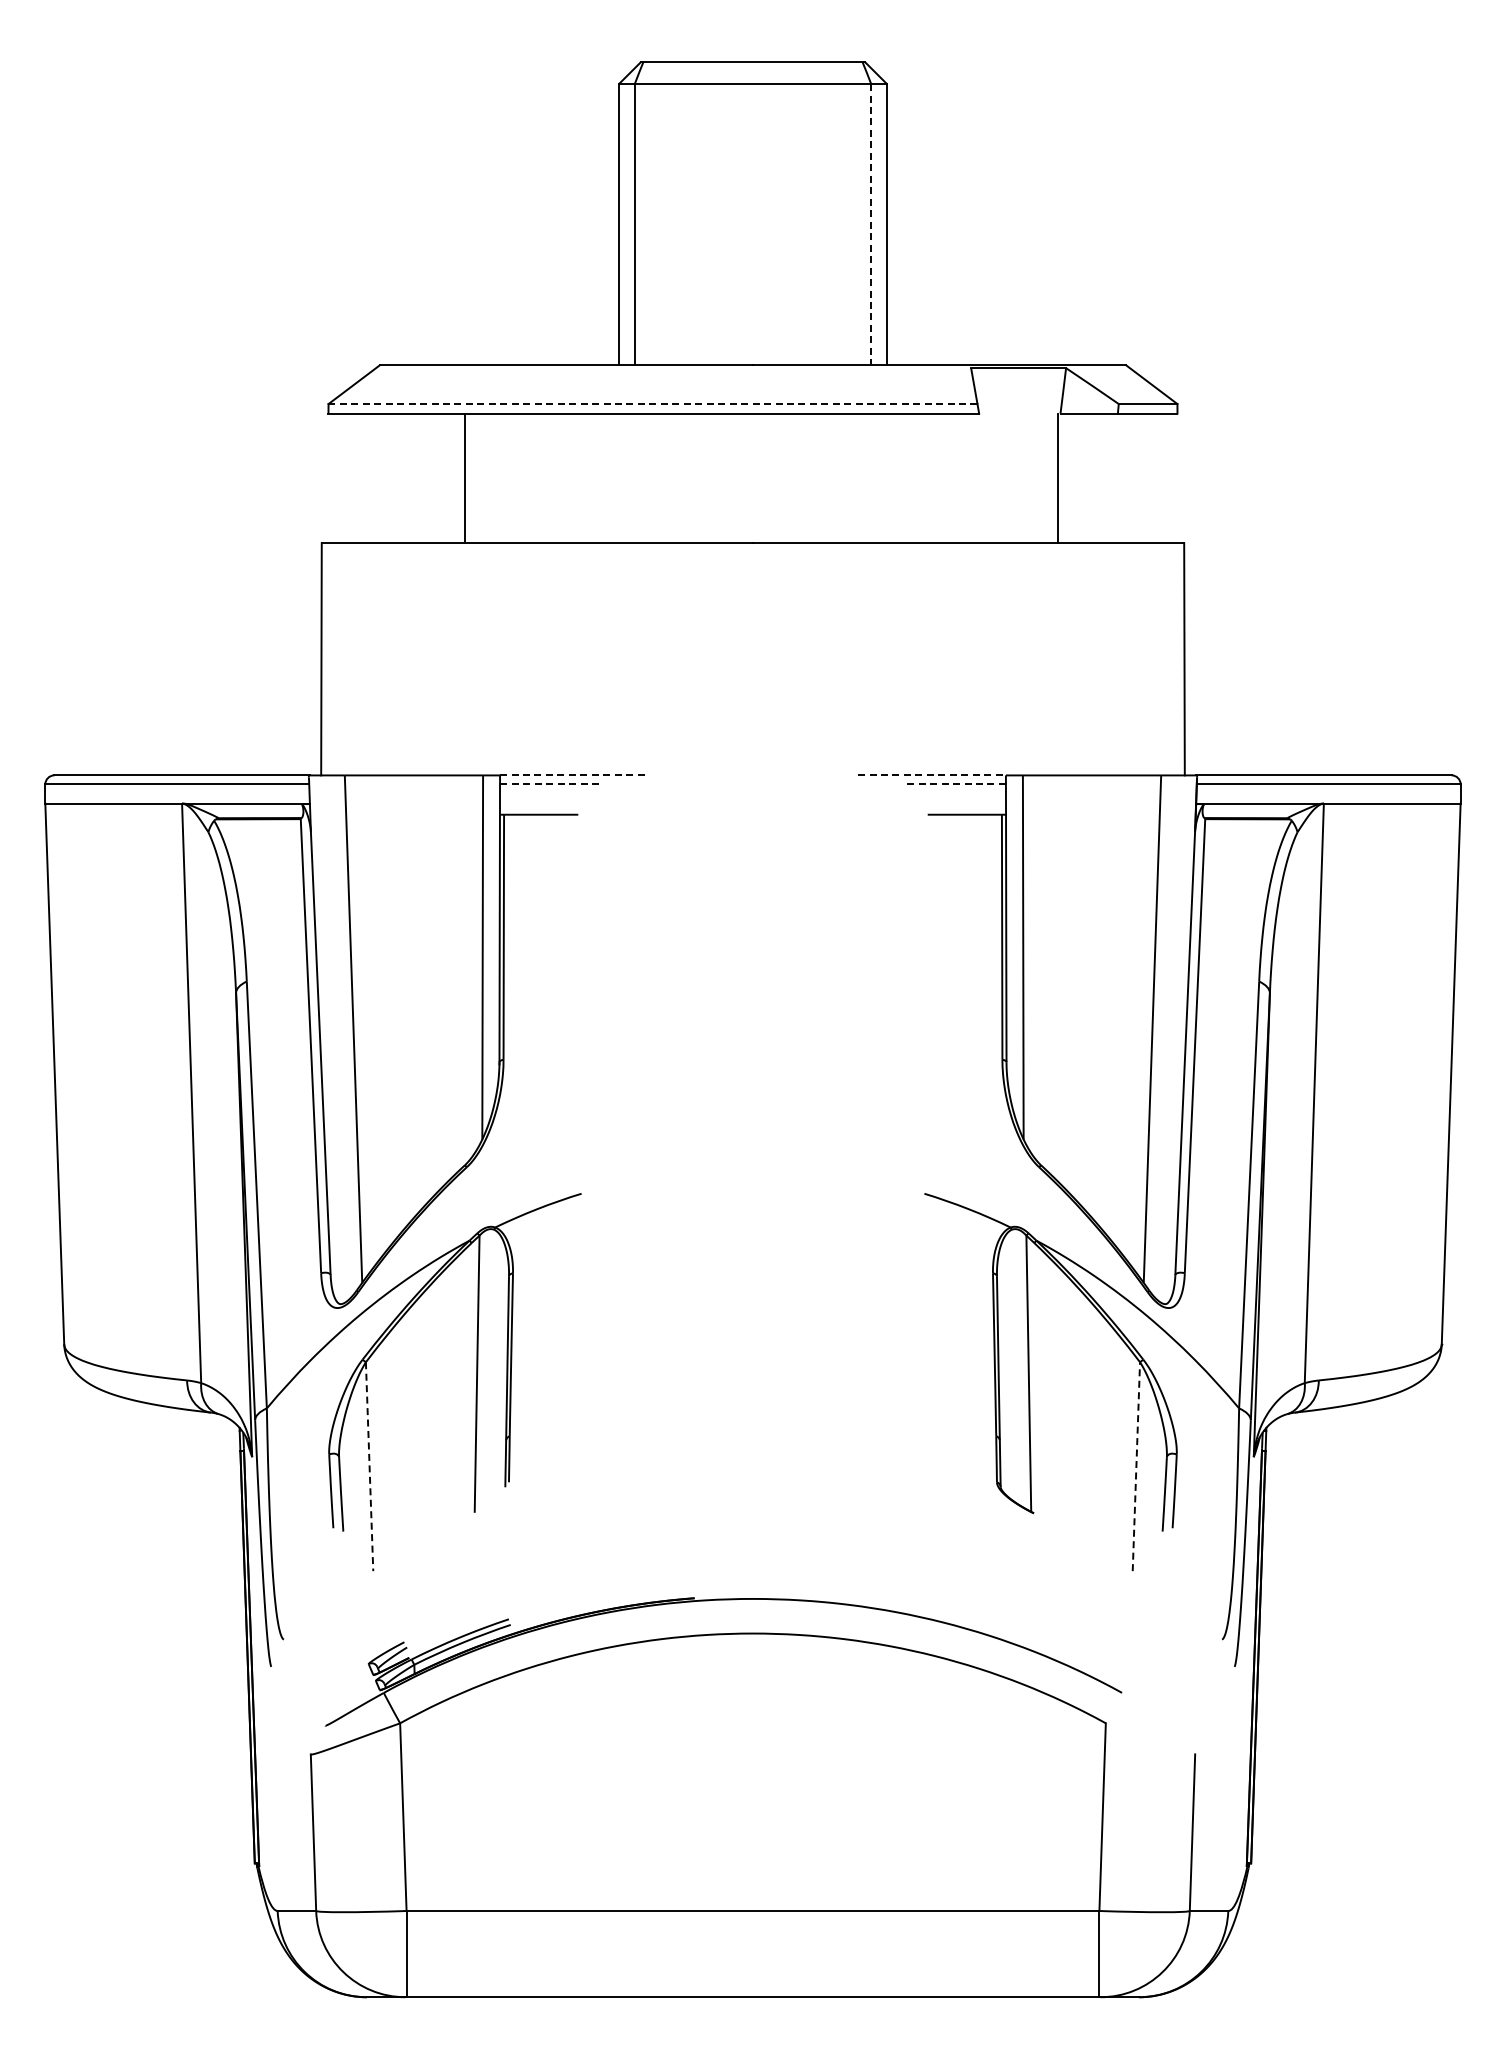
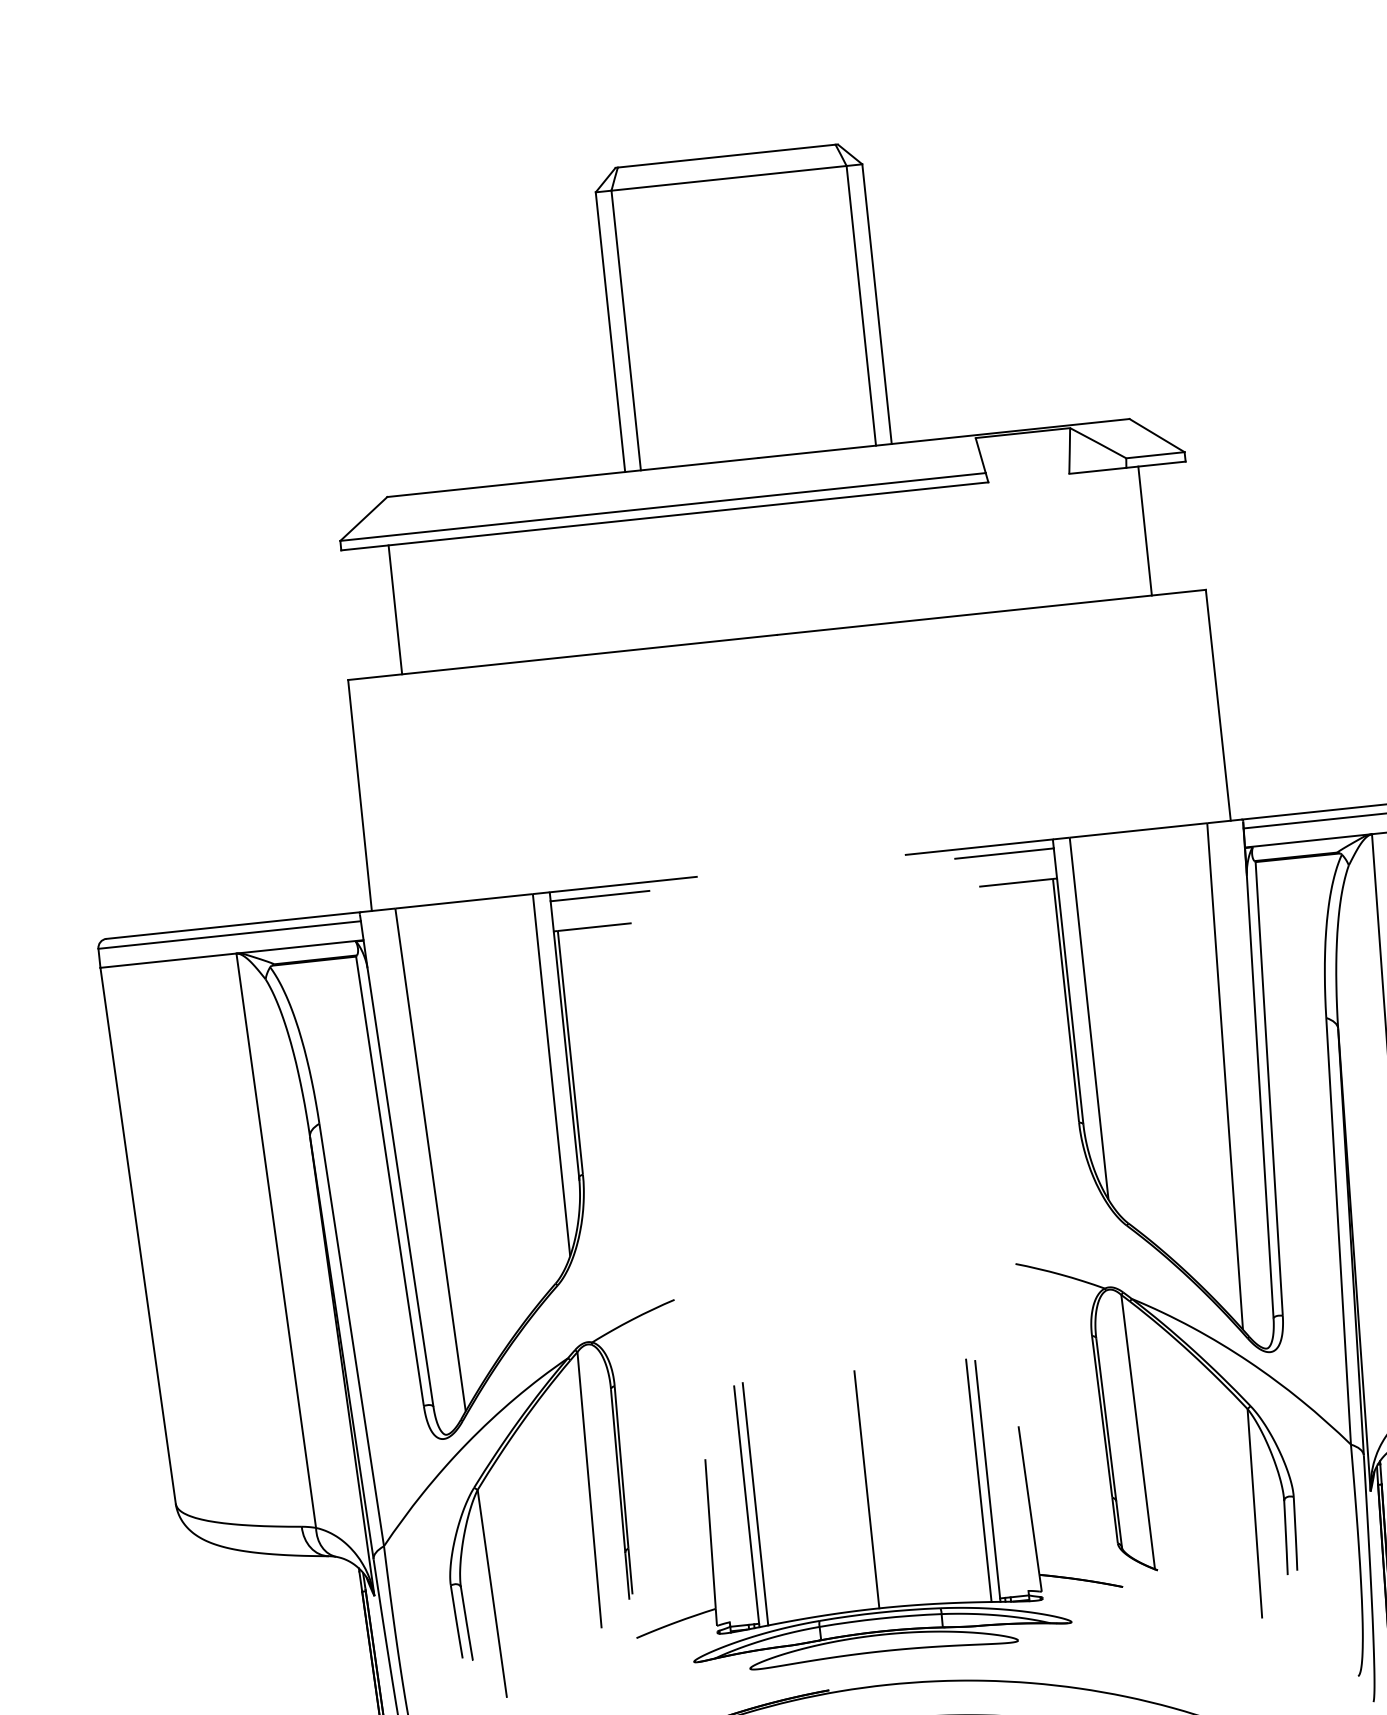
line: (871, 224) -> (861, 305), dashed -> solid
line: (652, 404) -> (662, 507), dashed -> solid
line: (465, 478) -> (395, 609), moved
line: (1057, 478) -> (1144, 531), moved
line: (573, 775) -> (622, 884), dashed -> solid
line: (932, 775) -> (979, 847), dashed -> solid
line: (549, 784) -> (599, 896), dashed -> solid
line: (956, 784) -> (1004, 853), dashed -> solid
part: (752, 1426) -> (868, 1513), added
line: (369, 1466) -> (492, 1593), dashed -> solid
line: (1136, 1466) -> (1254, 1513), dashed -> solid

